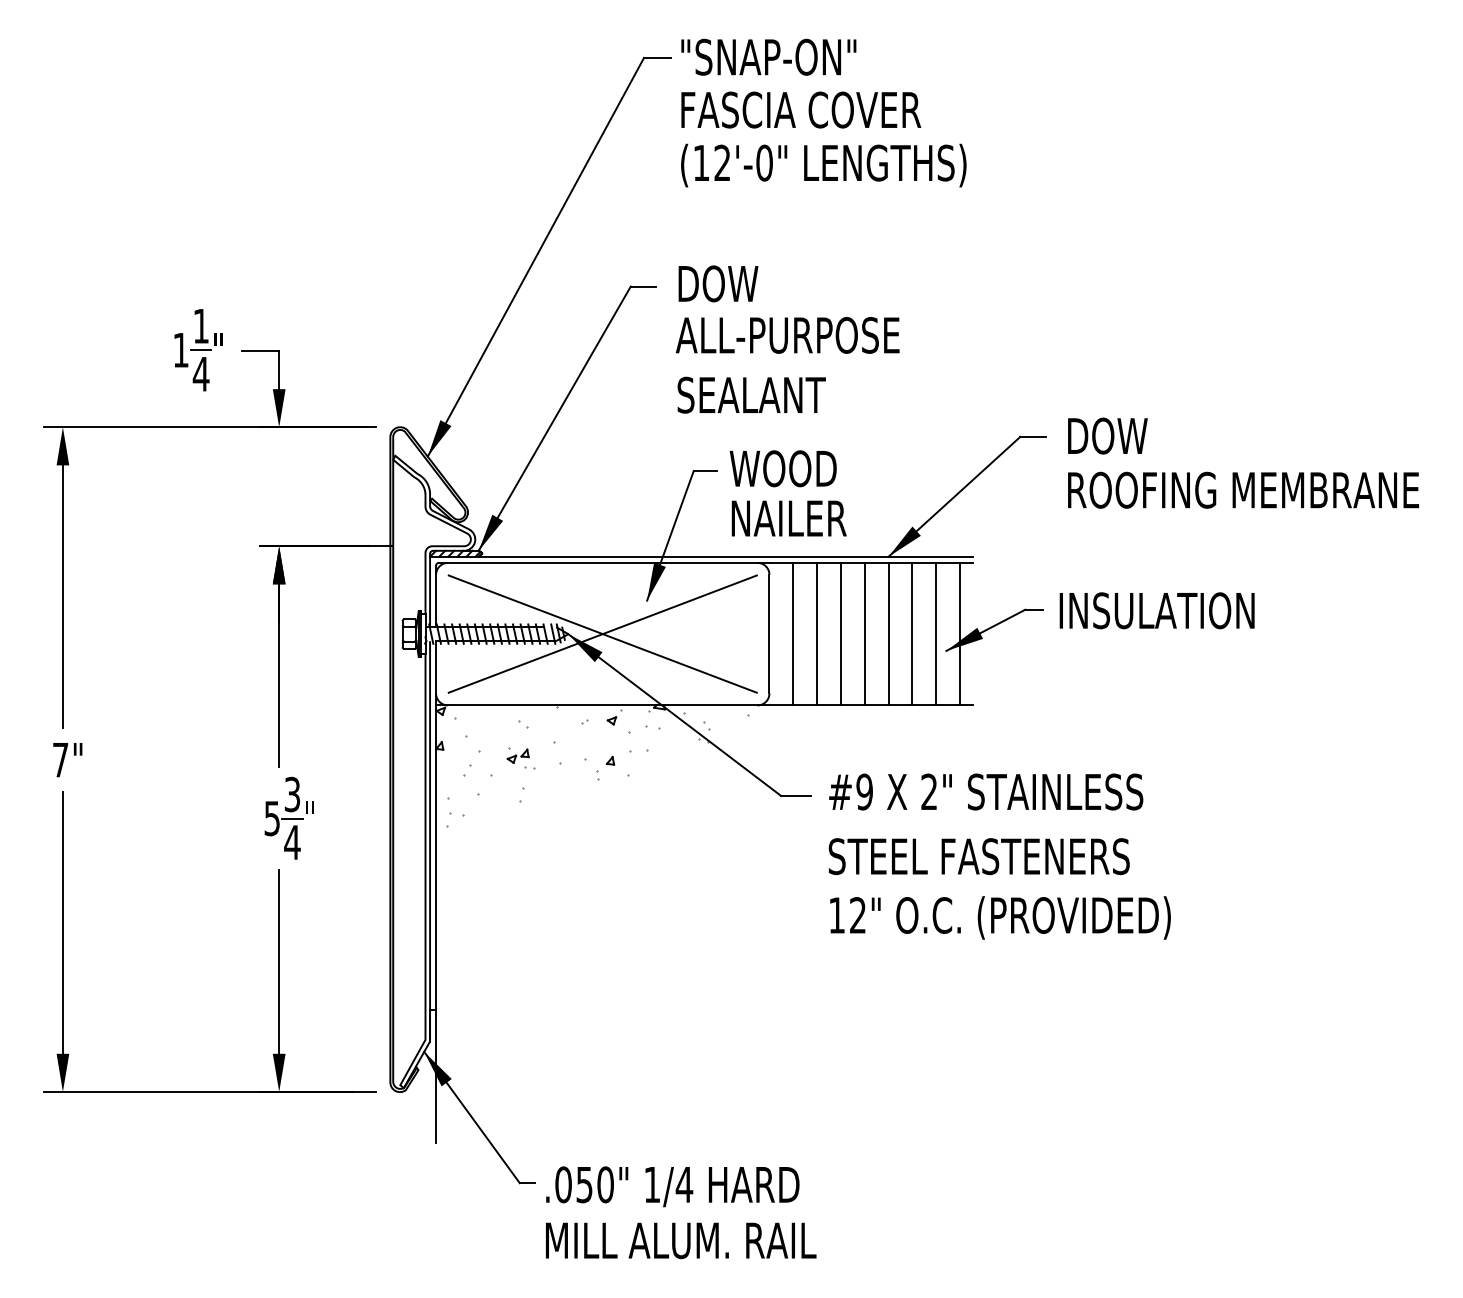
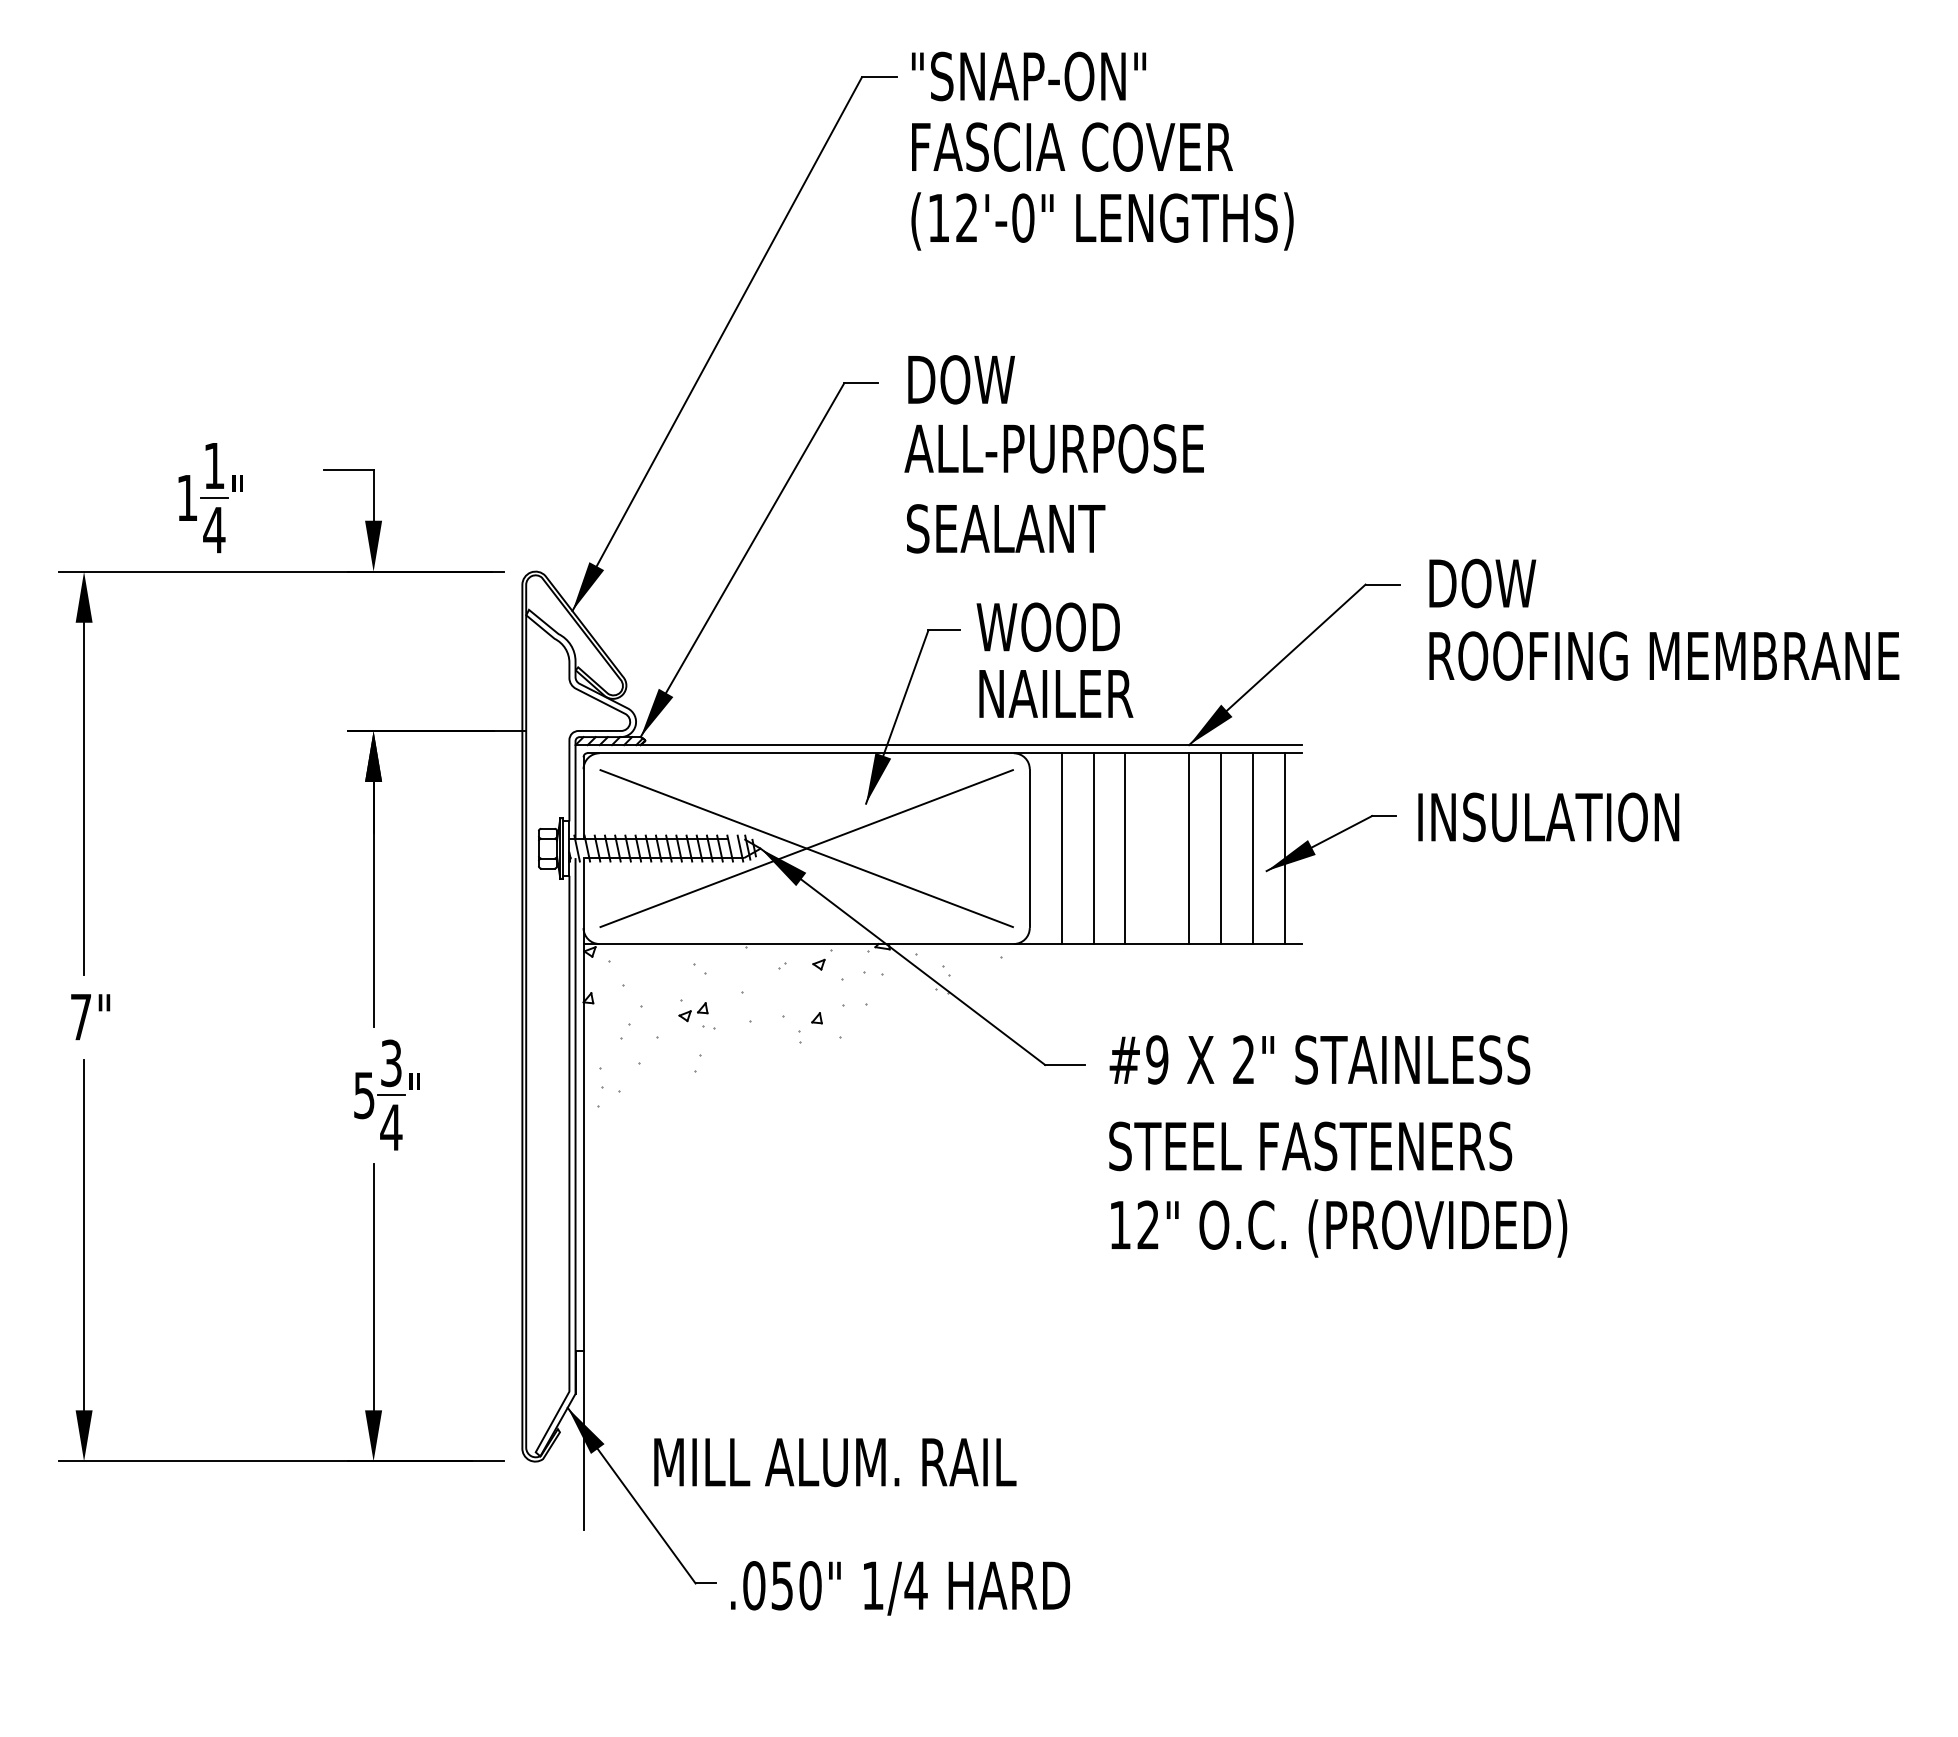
part: (198, 350) -> (210, 498), moved
line: (864, 633) -> (1157, 847), removed
text: (681, 1240) -> (835, 1462), moved

